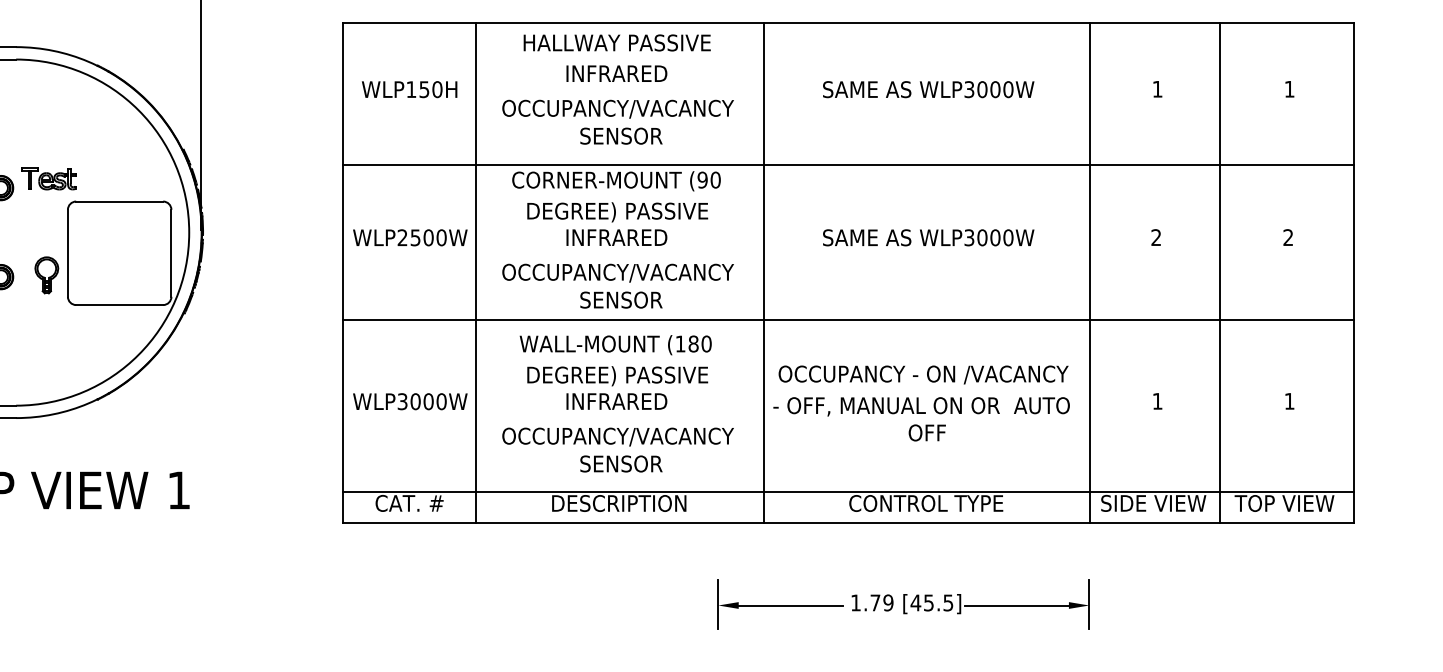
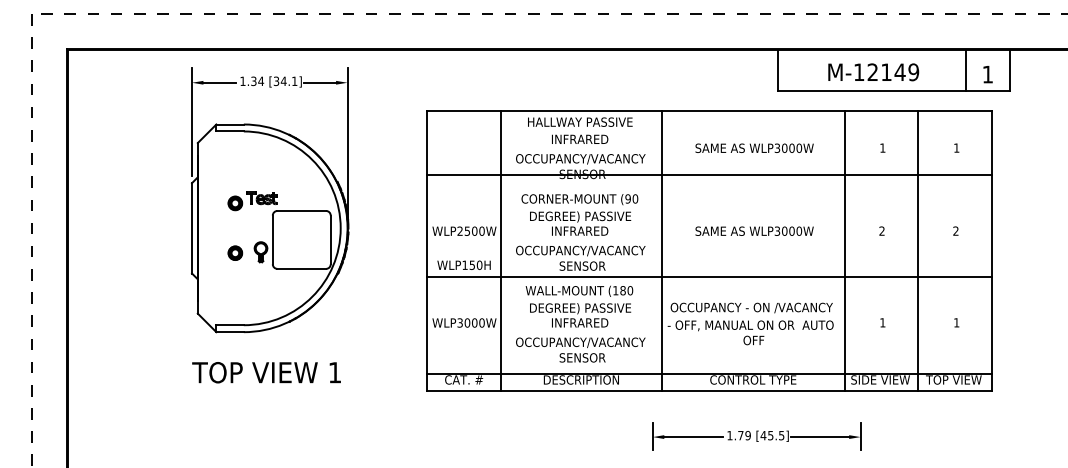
text: (408, 88) -> (463, 264), moved
line: (848, 165) -> (709, 175), moved
part: (903, 604) -> (756, 436), moved

